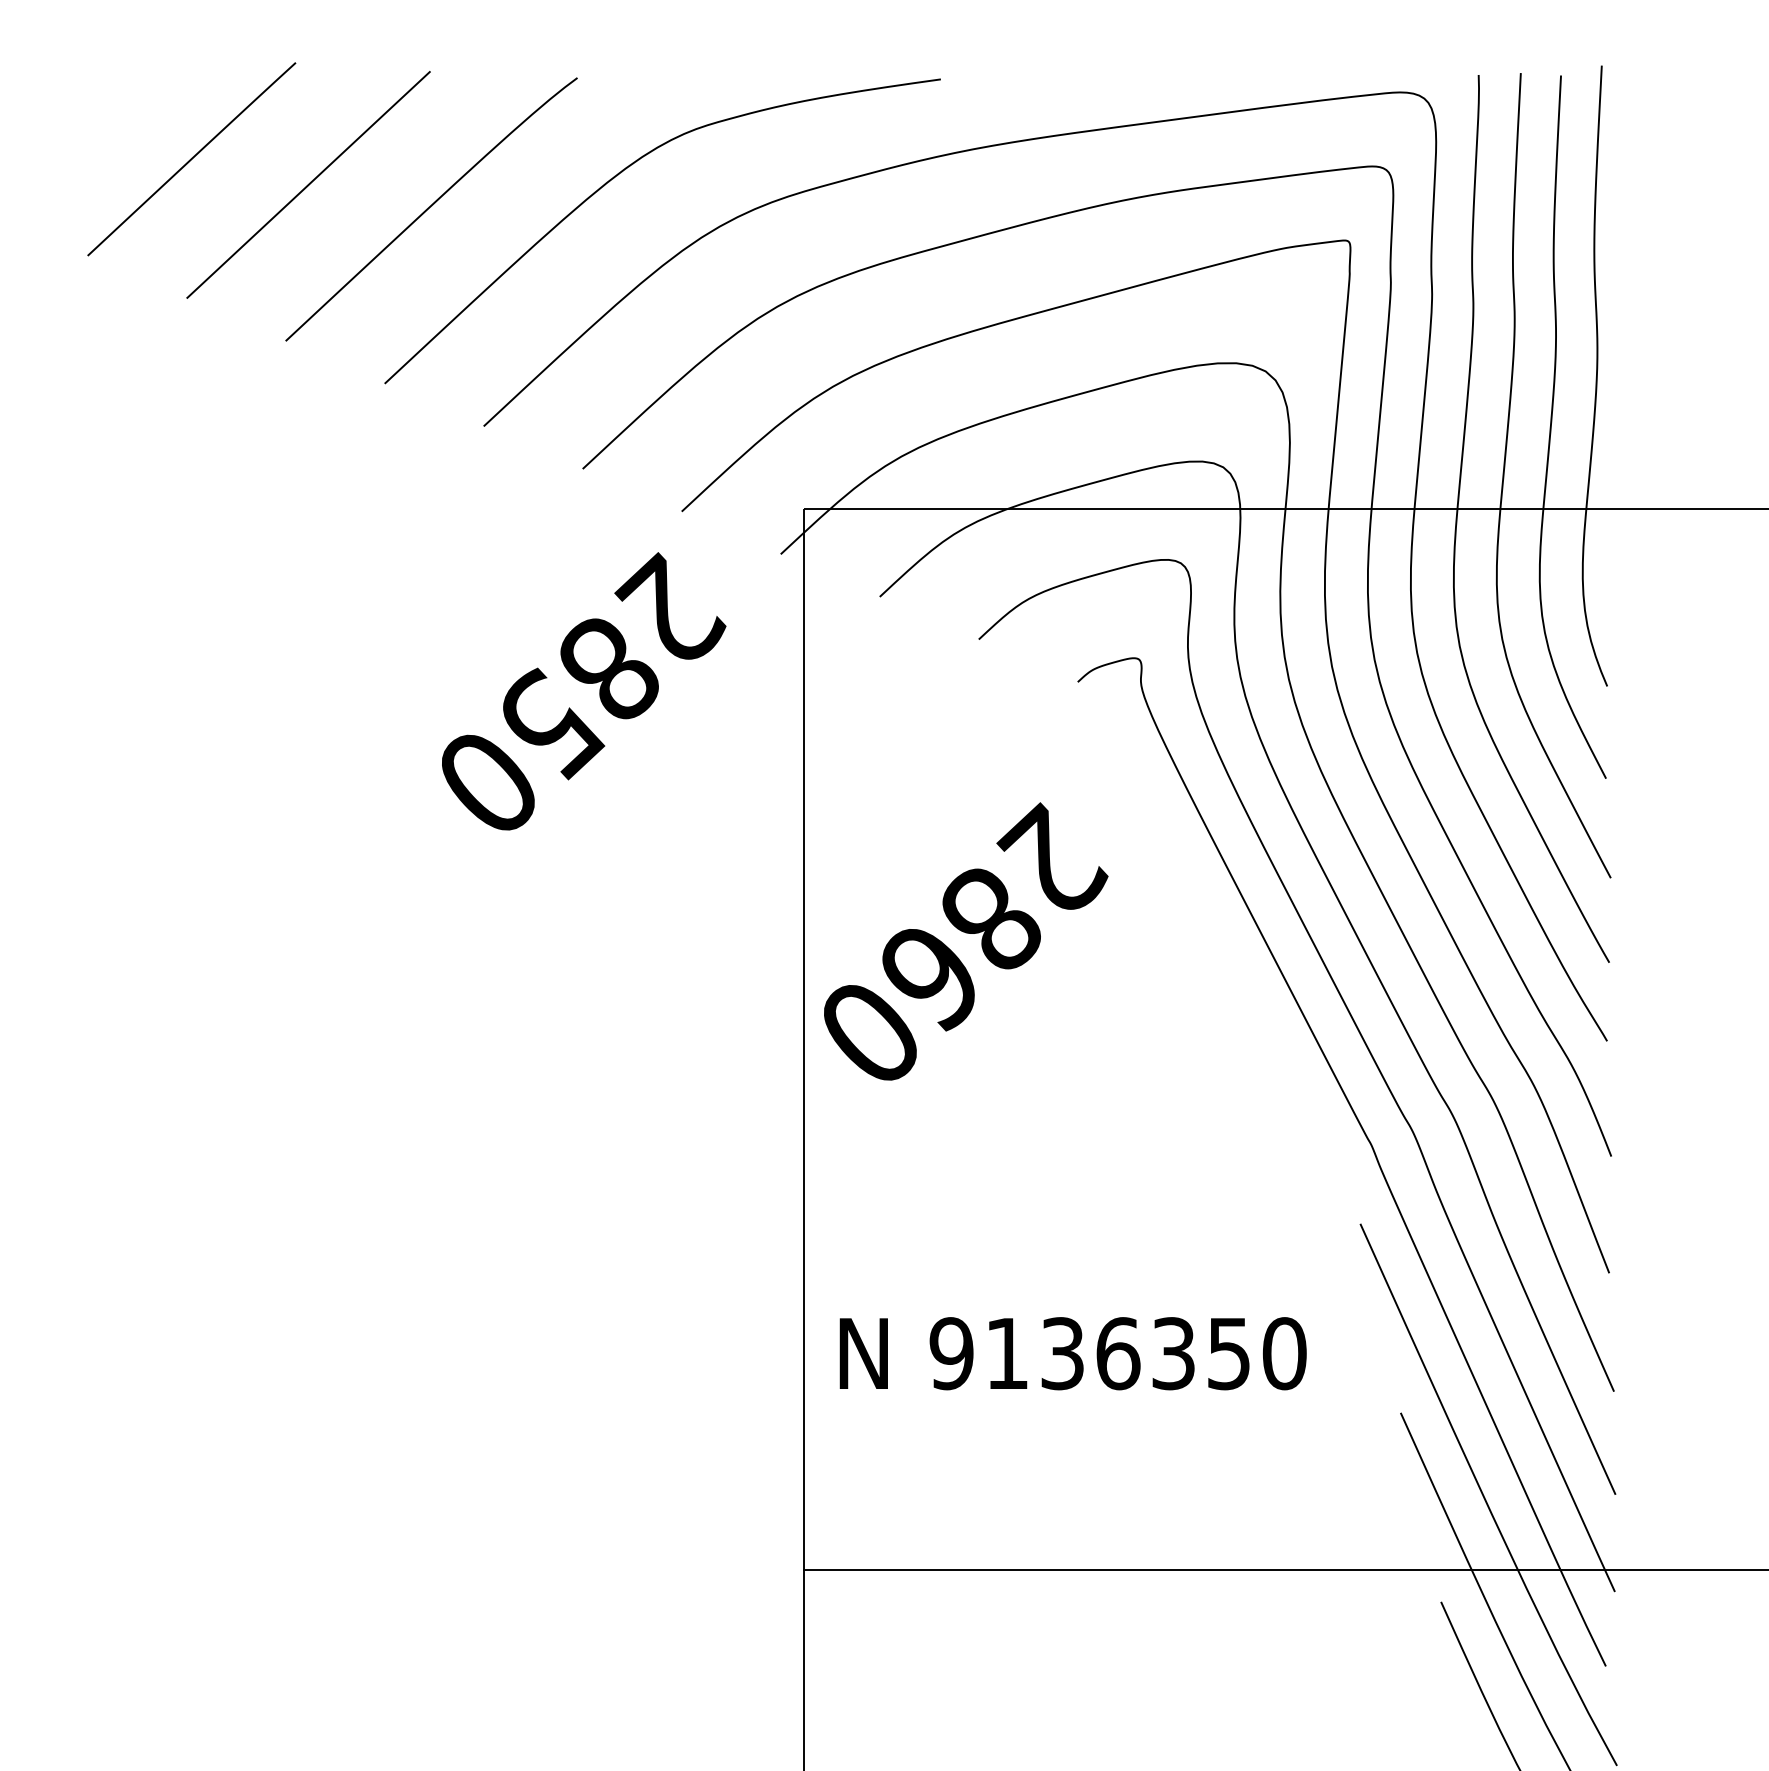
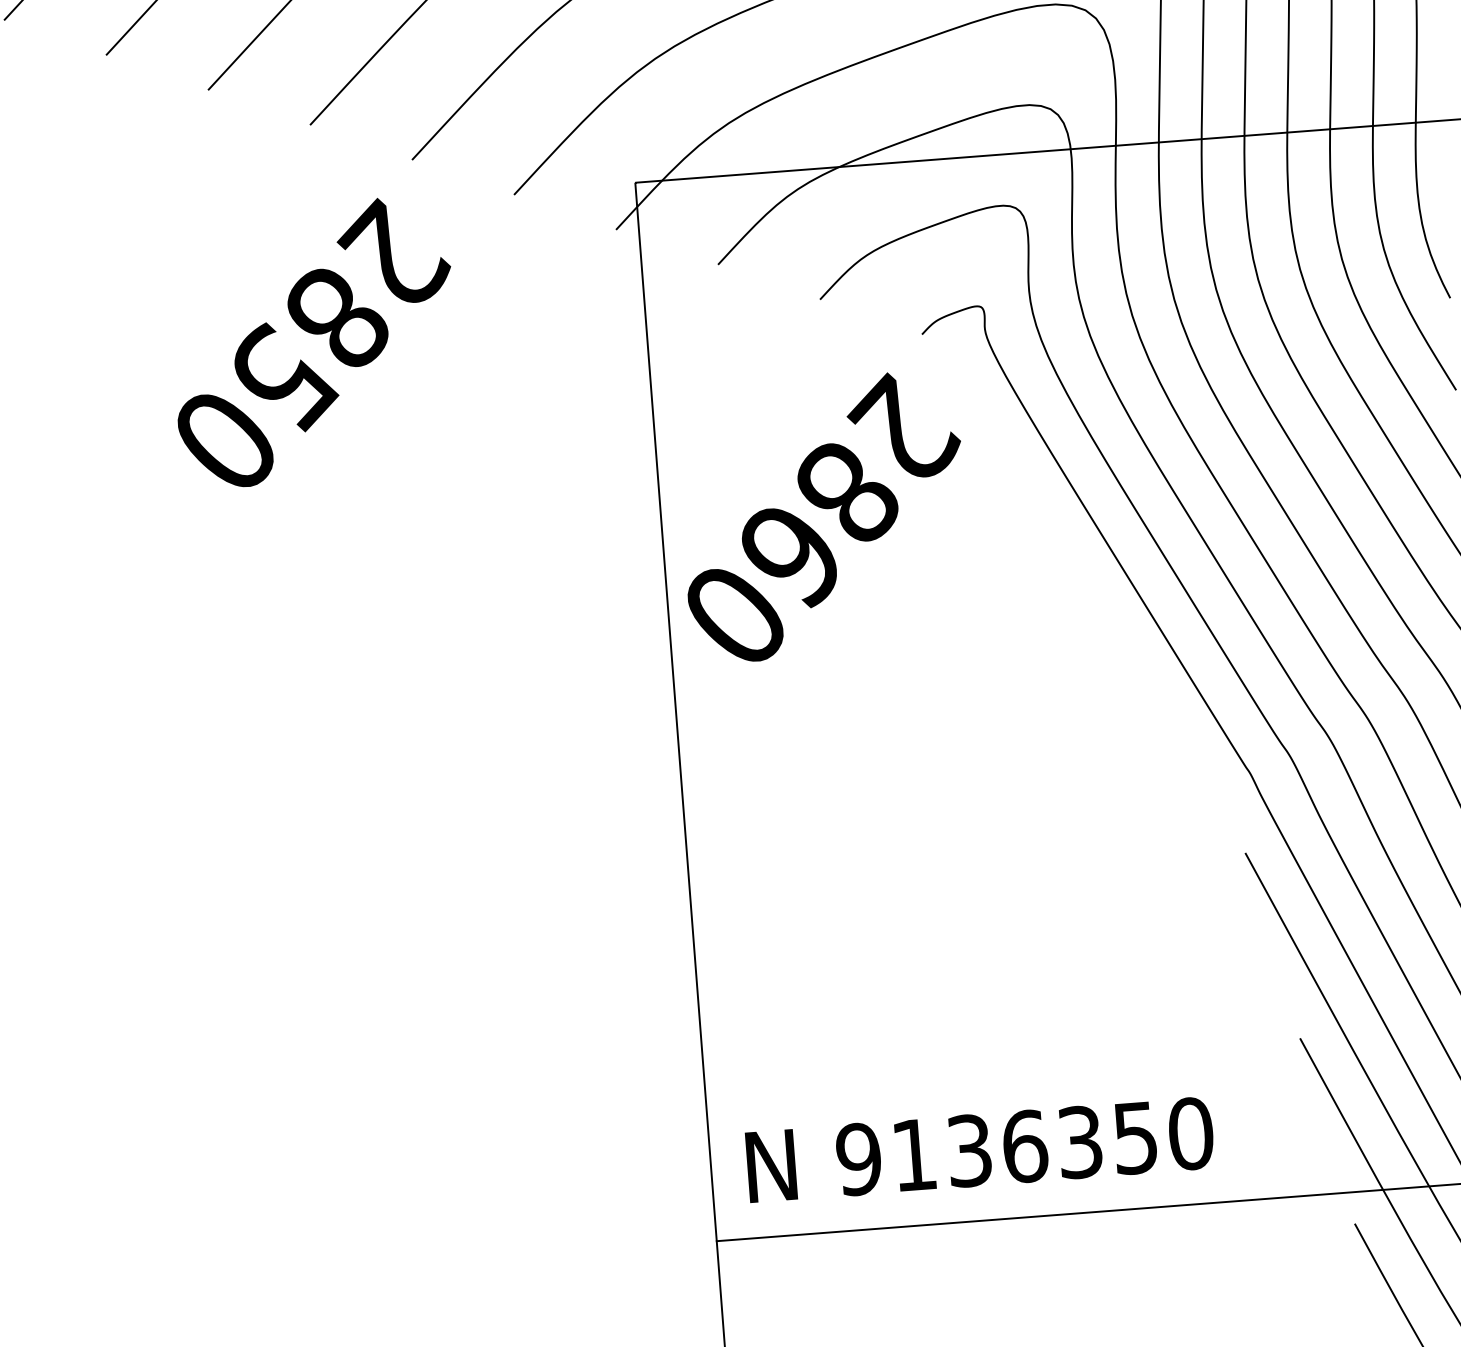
text: (584, 691) -> (314, 342), moved
text: (966, 941) -> (824, 516), moved
text: (1072, 1353) -> (979, 1149), moved

